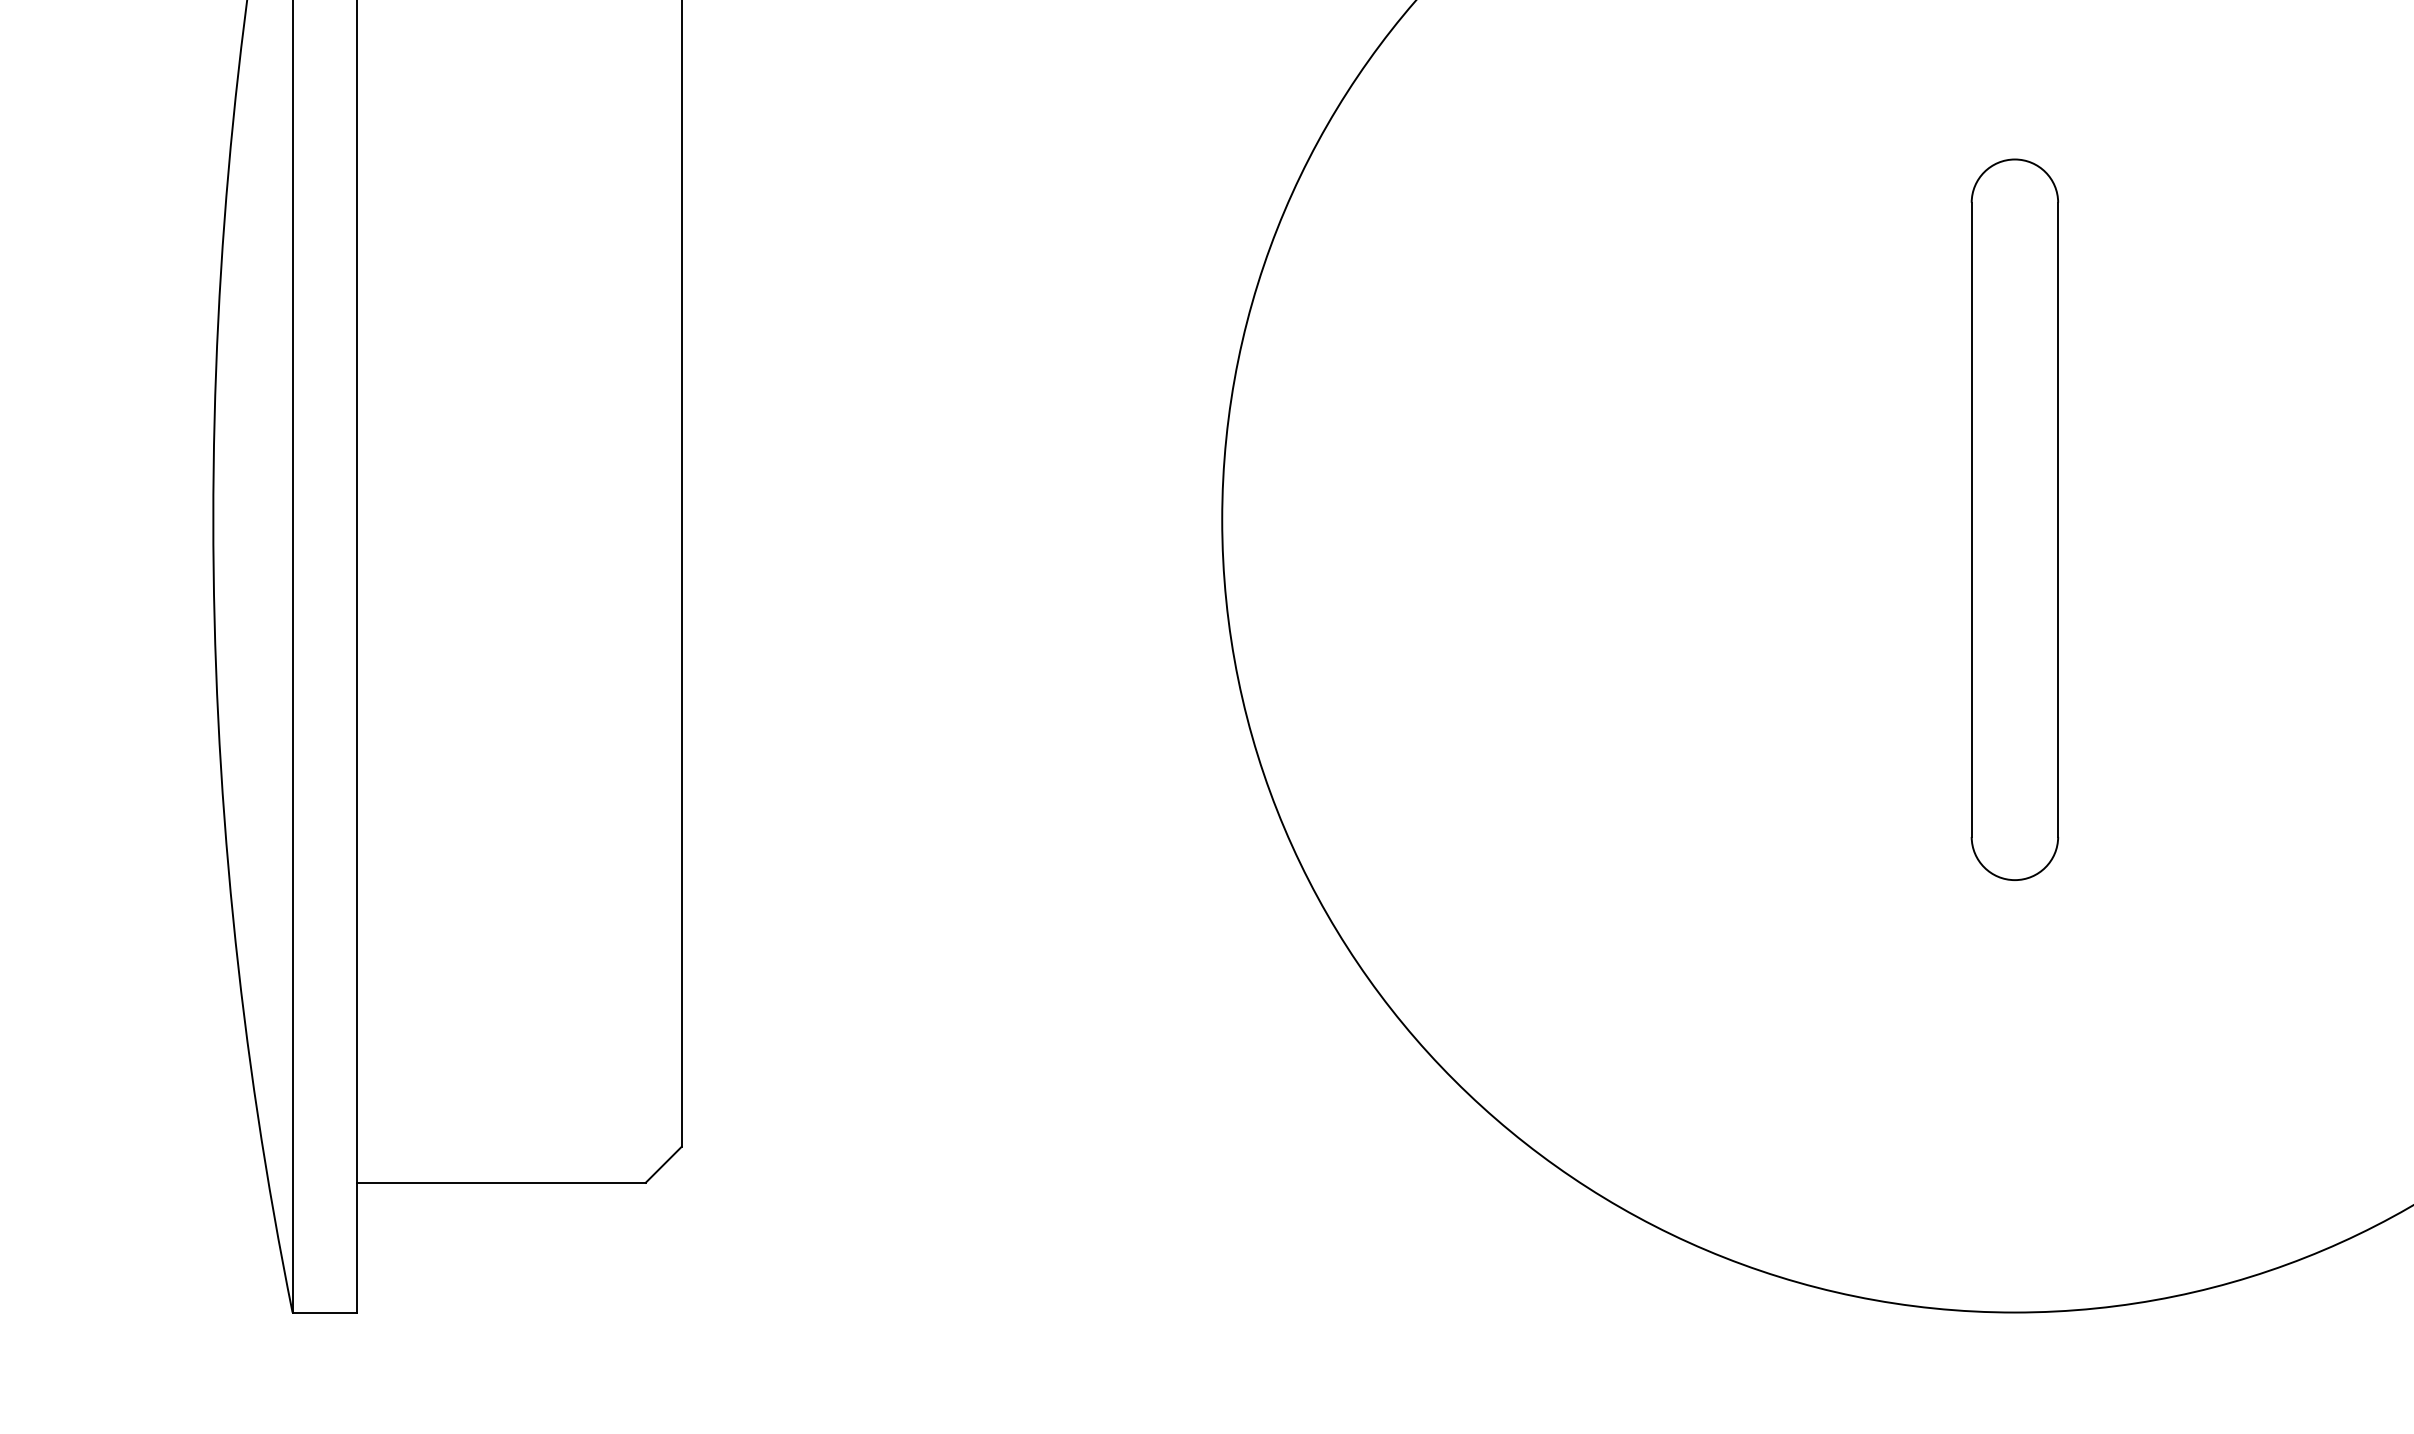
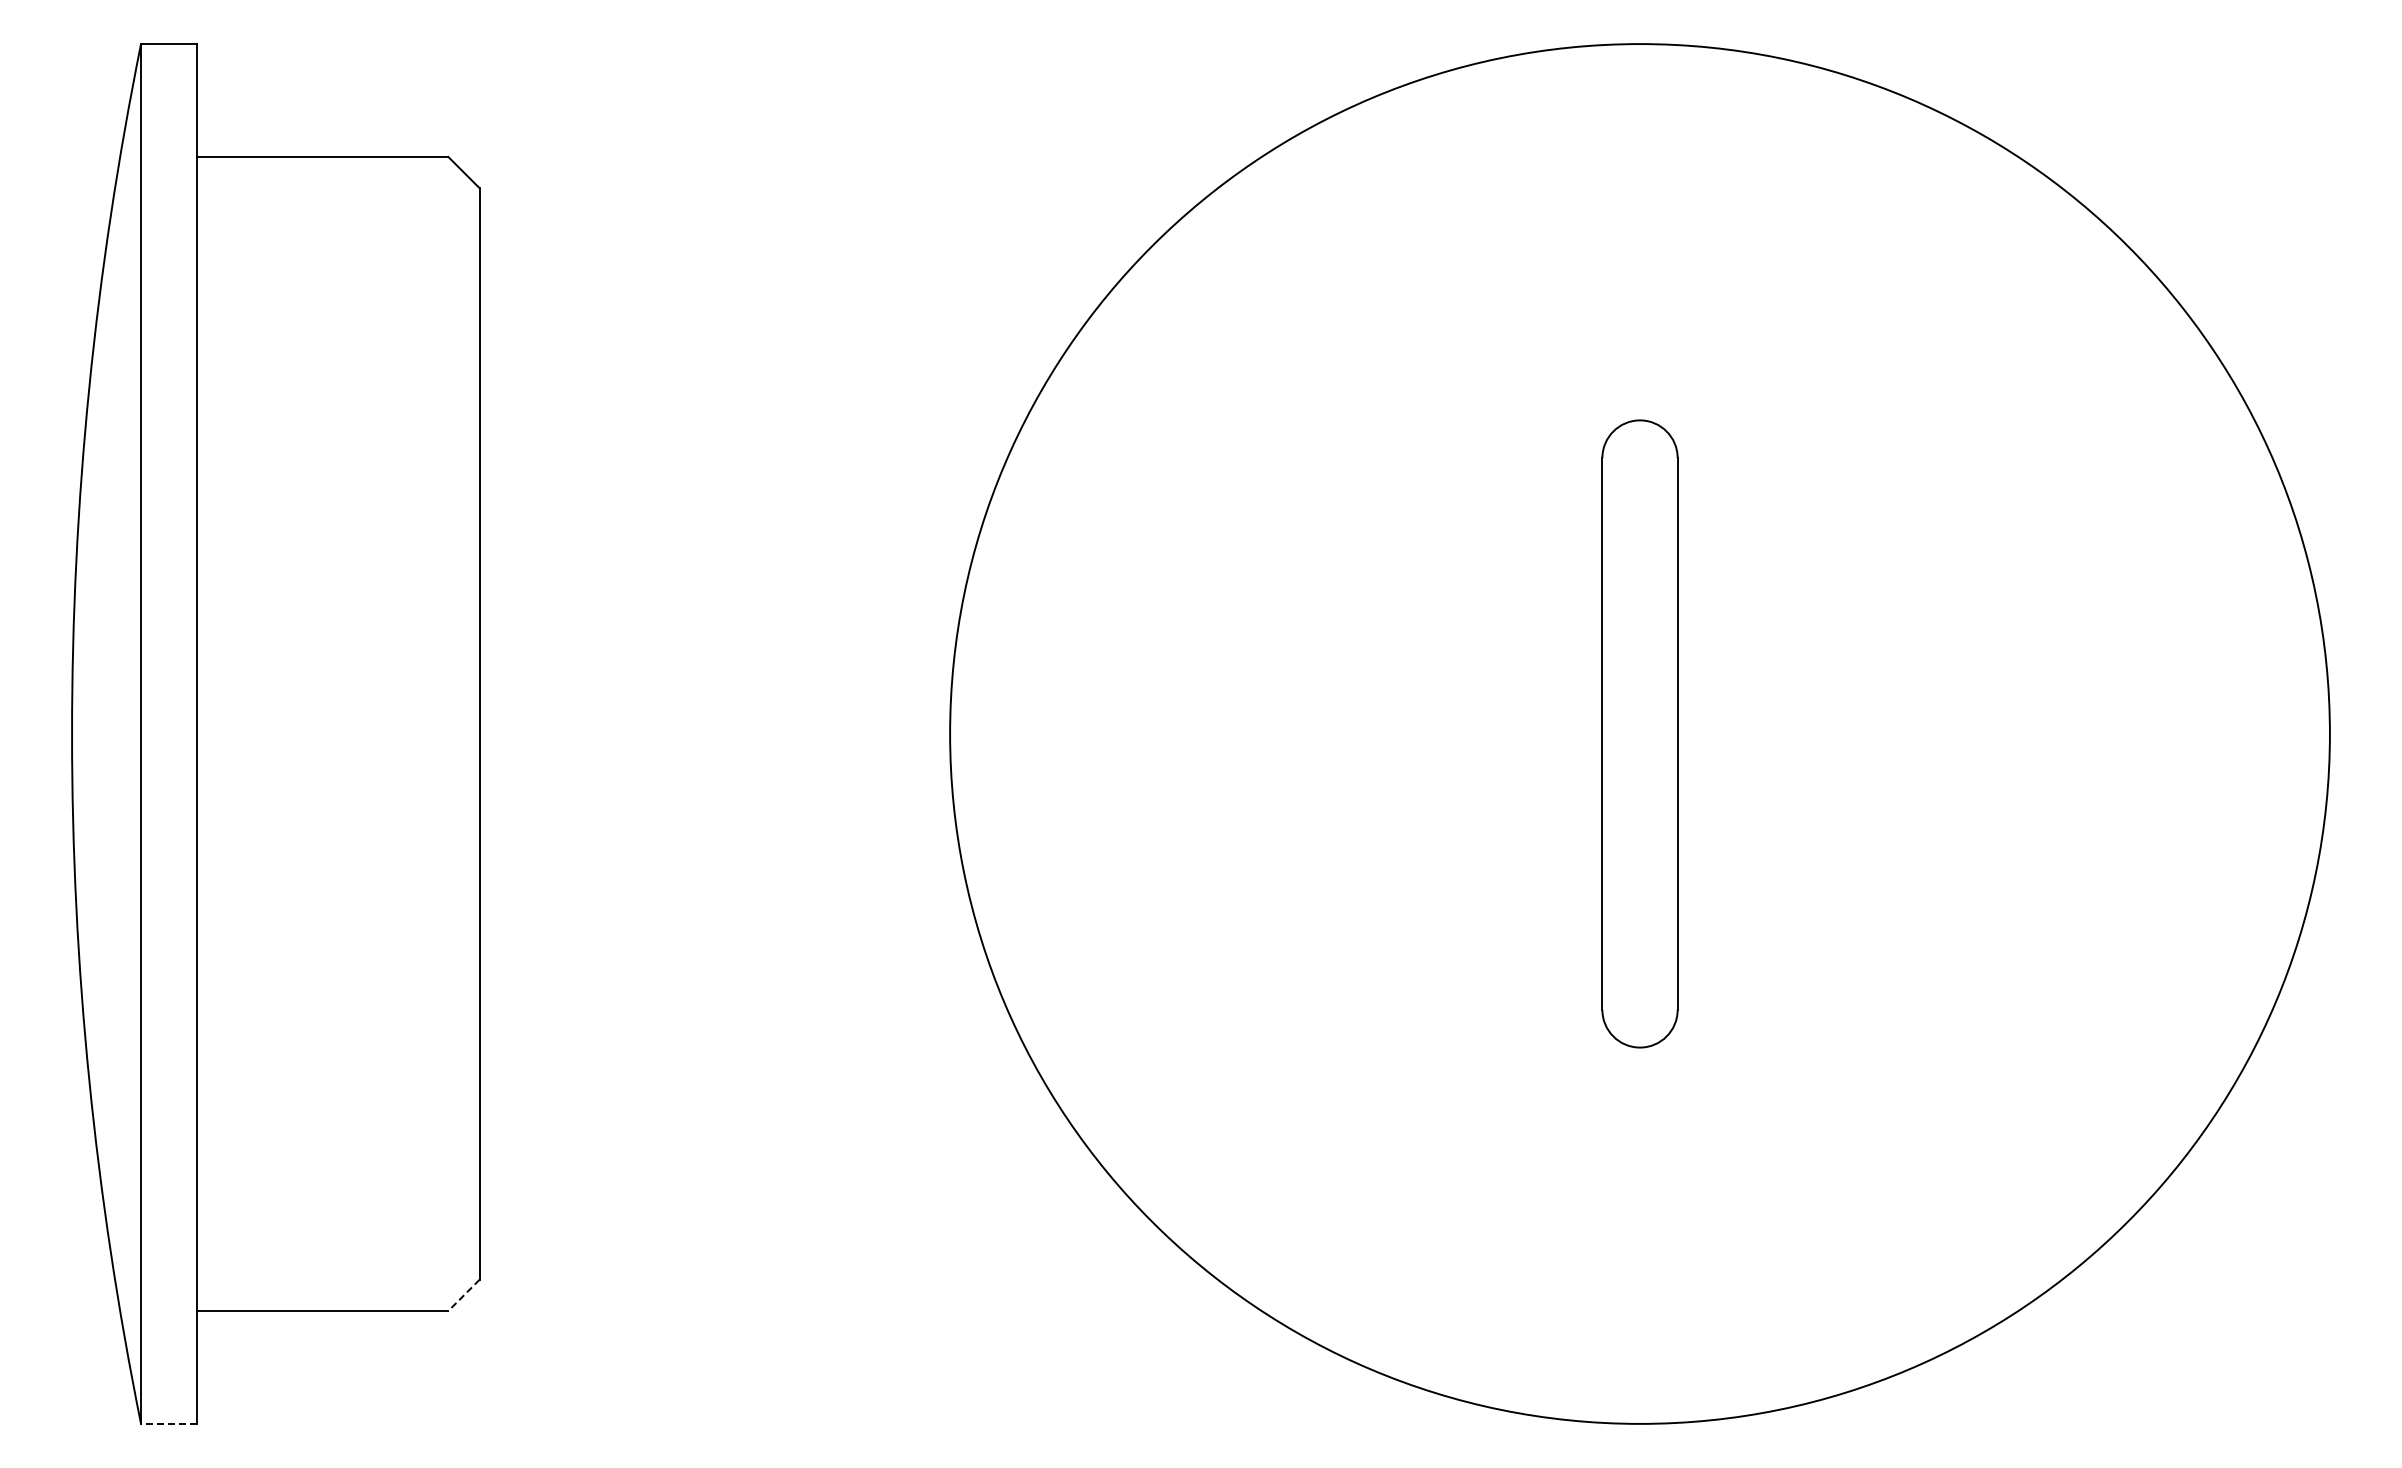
line: (663, 1164) -> (463, 1295), solid -> dashed
line: (324, 1312) -> (168, 1423), solid -> dashed

